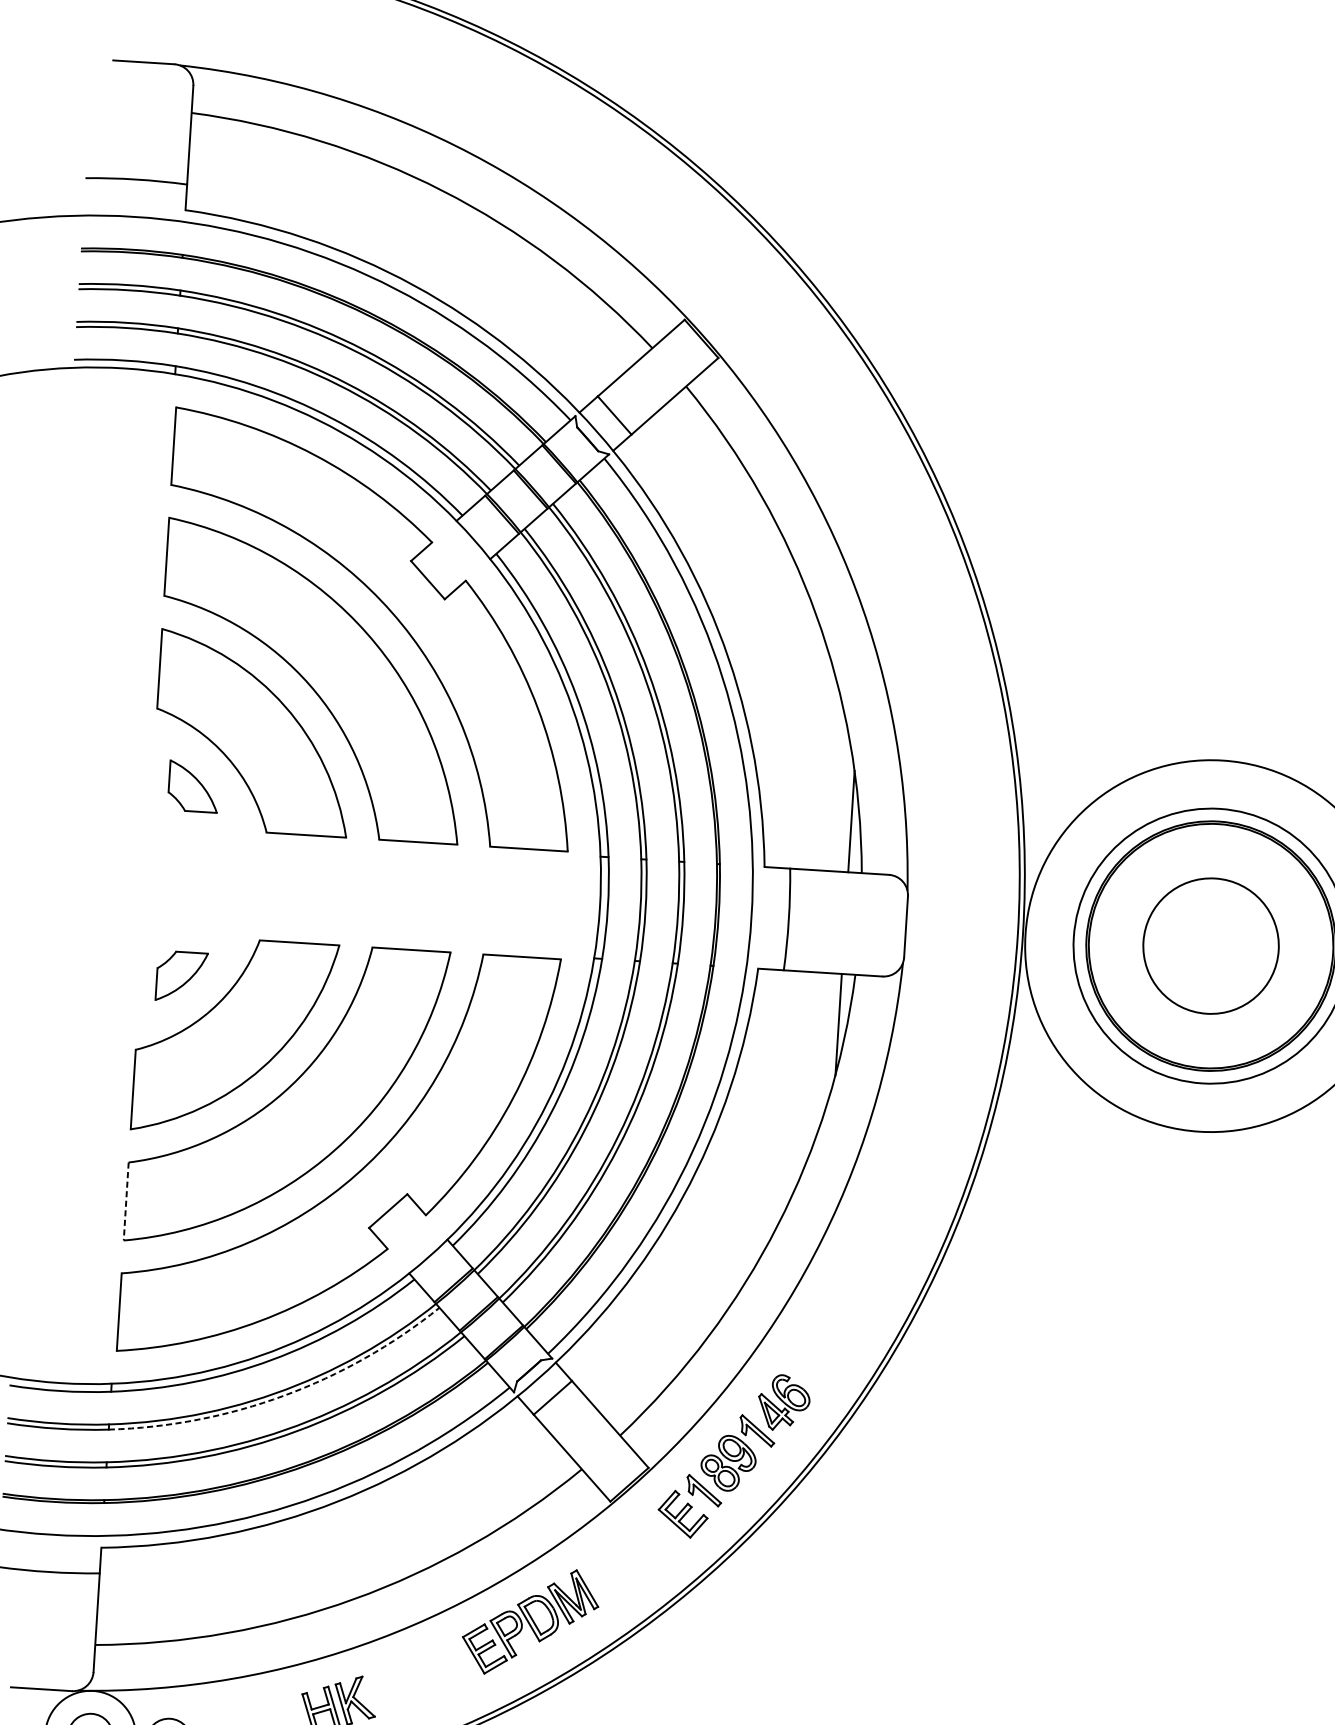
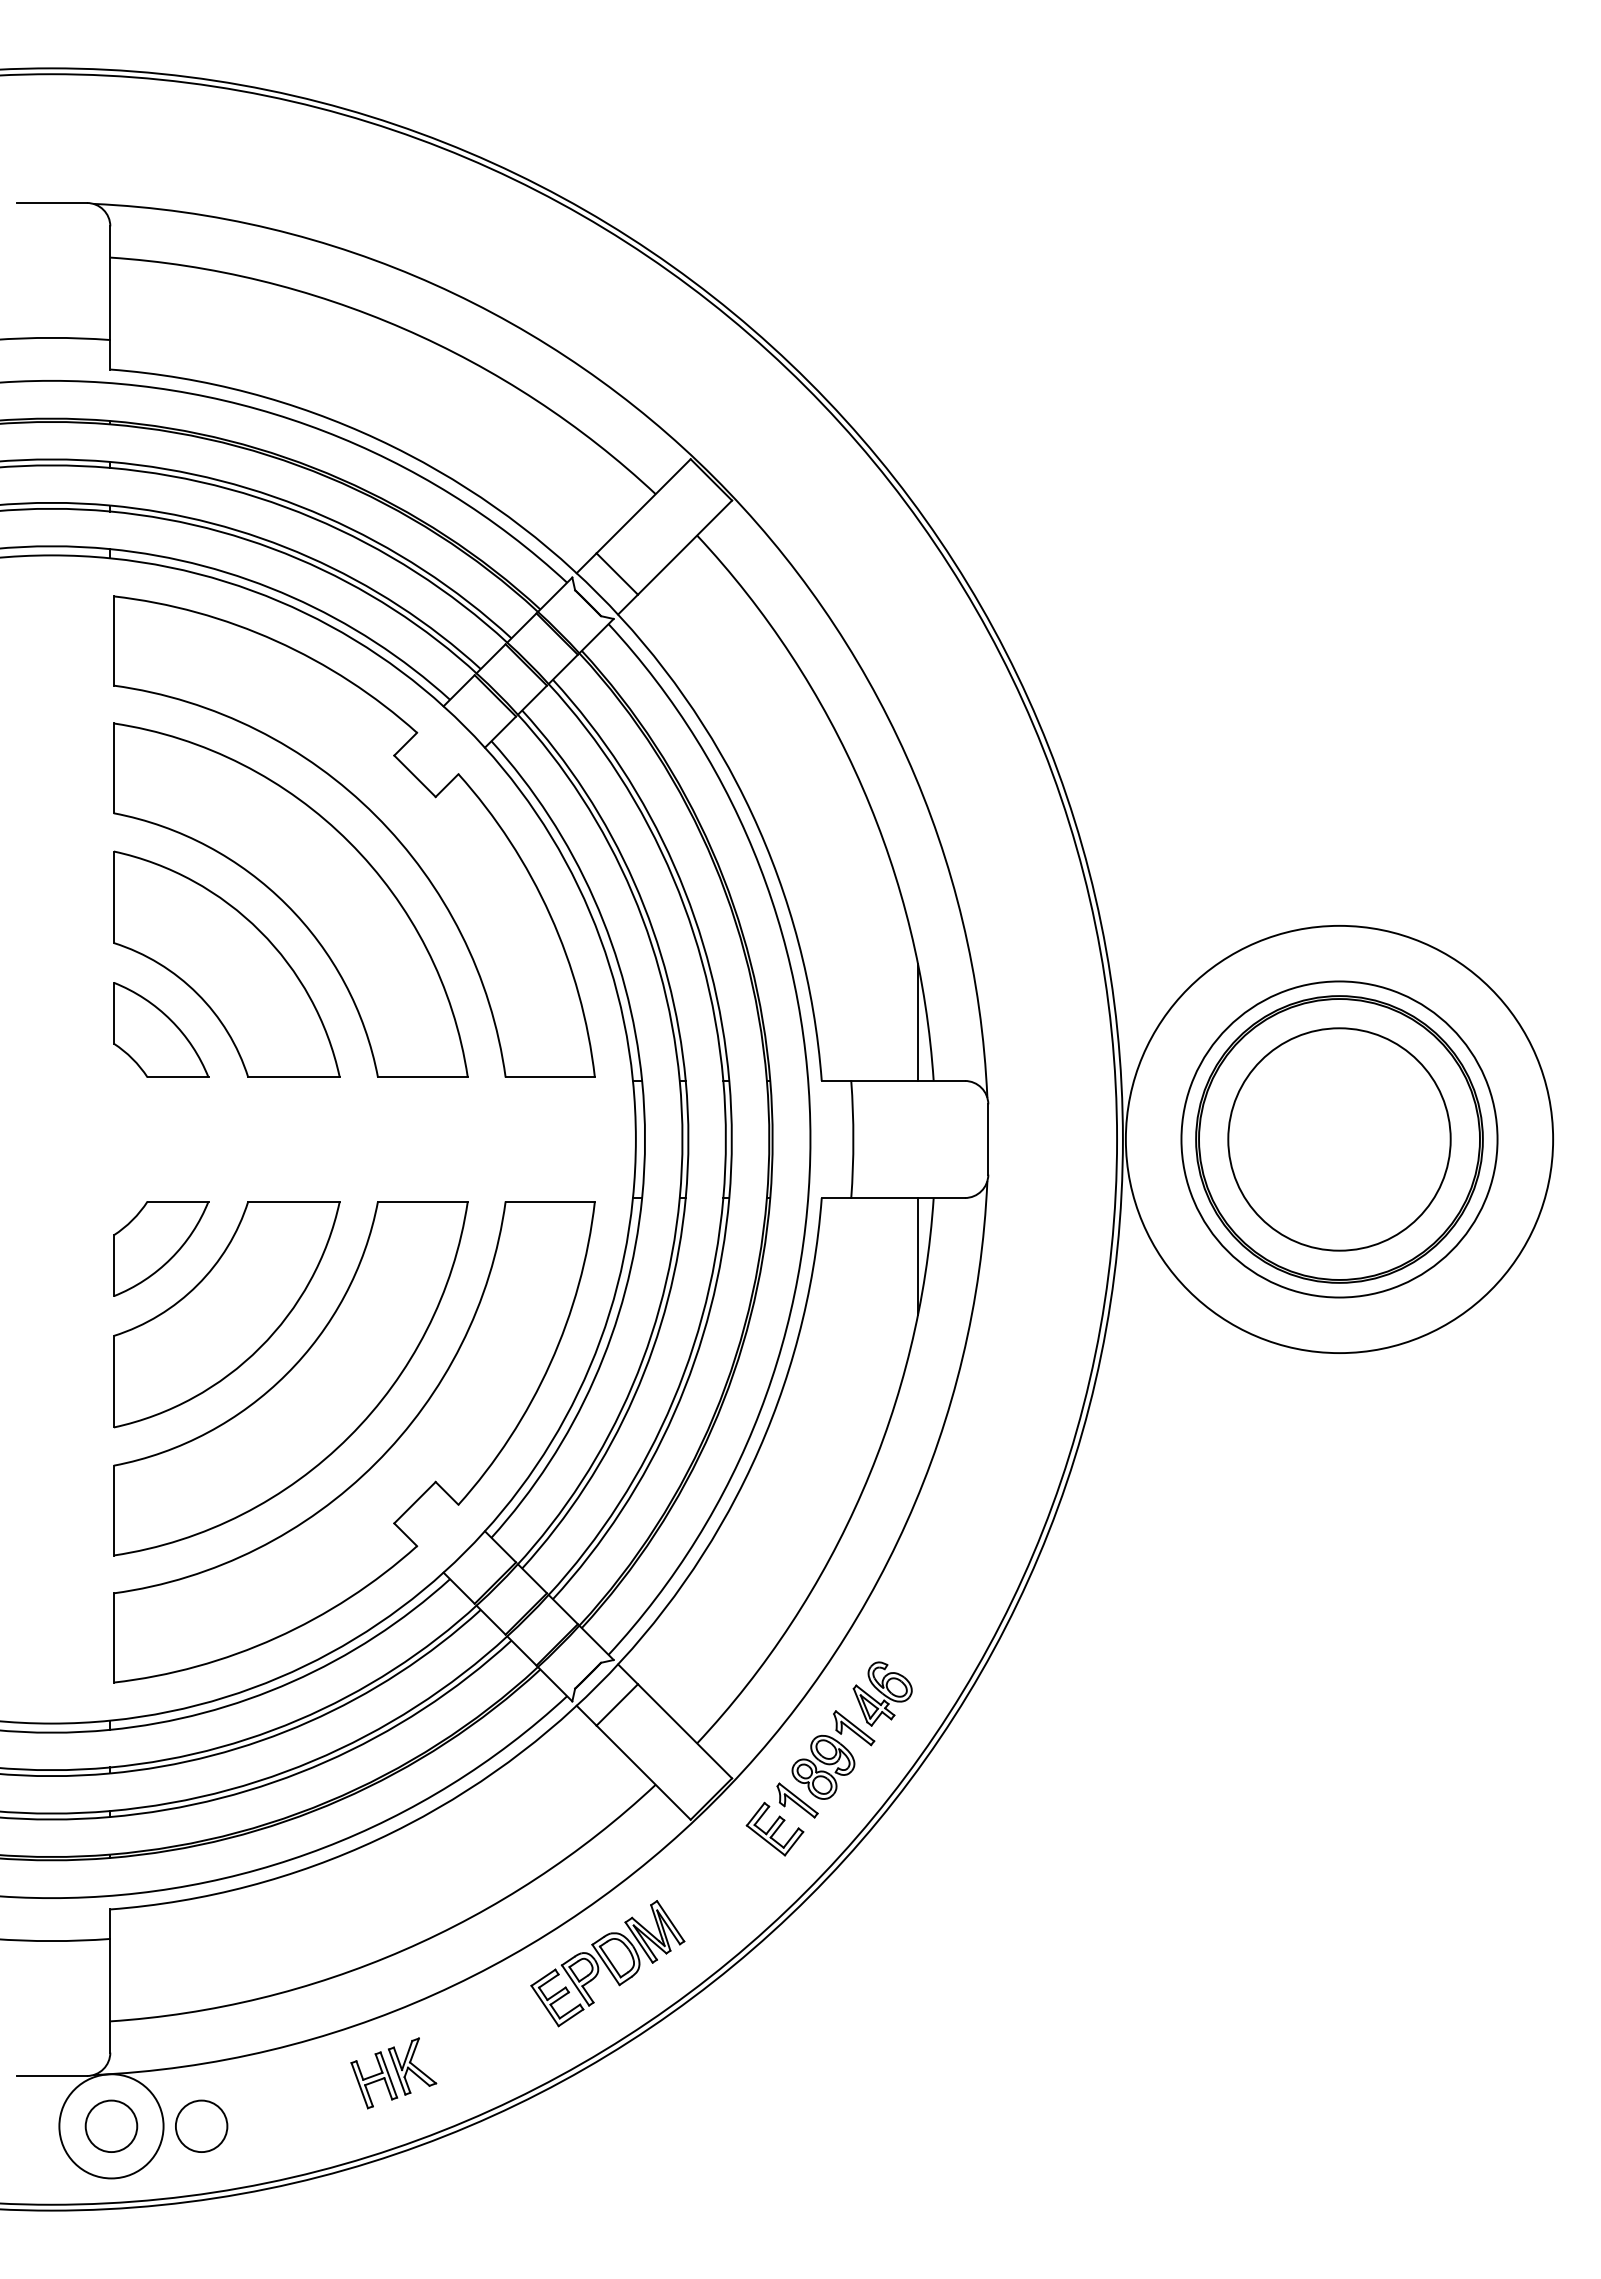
part: (193, 786) -> (161, 1029), size x1.67
circle: (1211, 946) -> (1339, 1139), size x1.43
part: (181, 976) -> (161, 1248), size x1.67
line: (125, 1201) -> (113, 1510), dashed -> solid
arc: (283, 1395) -> (308, 1721), dashed -> solid

